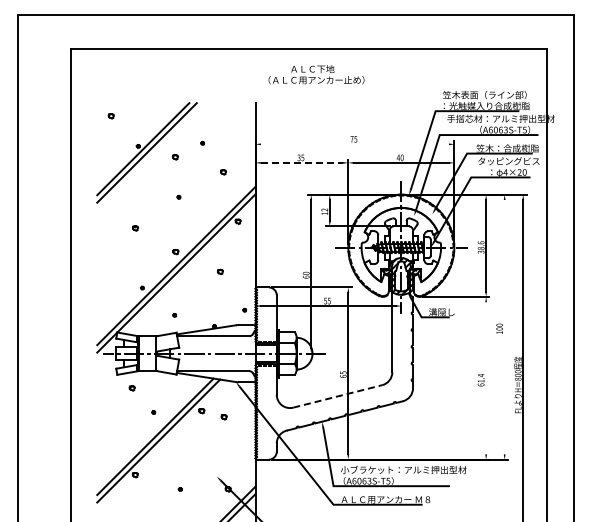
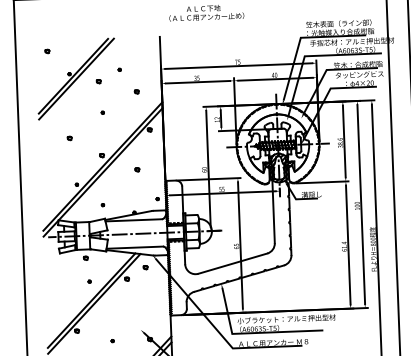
line: (354, 144) -> (238, 66), added
line: (302, 162) -> (198, 81), dashed -> solid
line: (504, 326) -> (361, 204), added
line: (486, 378) -> (348, 245), added
part: (131, 388) -> (85, 258), moved
line: (337, 396) -> (232, 263), dashed -> solid
part: (223, 417) -> (145, 267), moved

